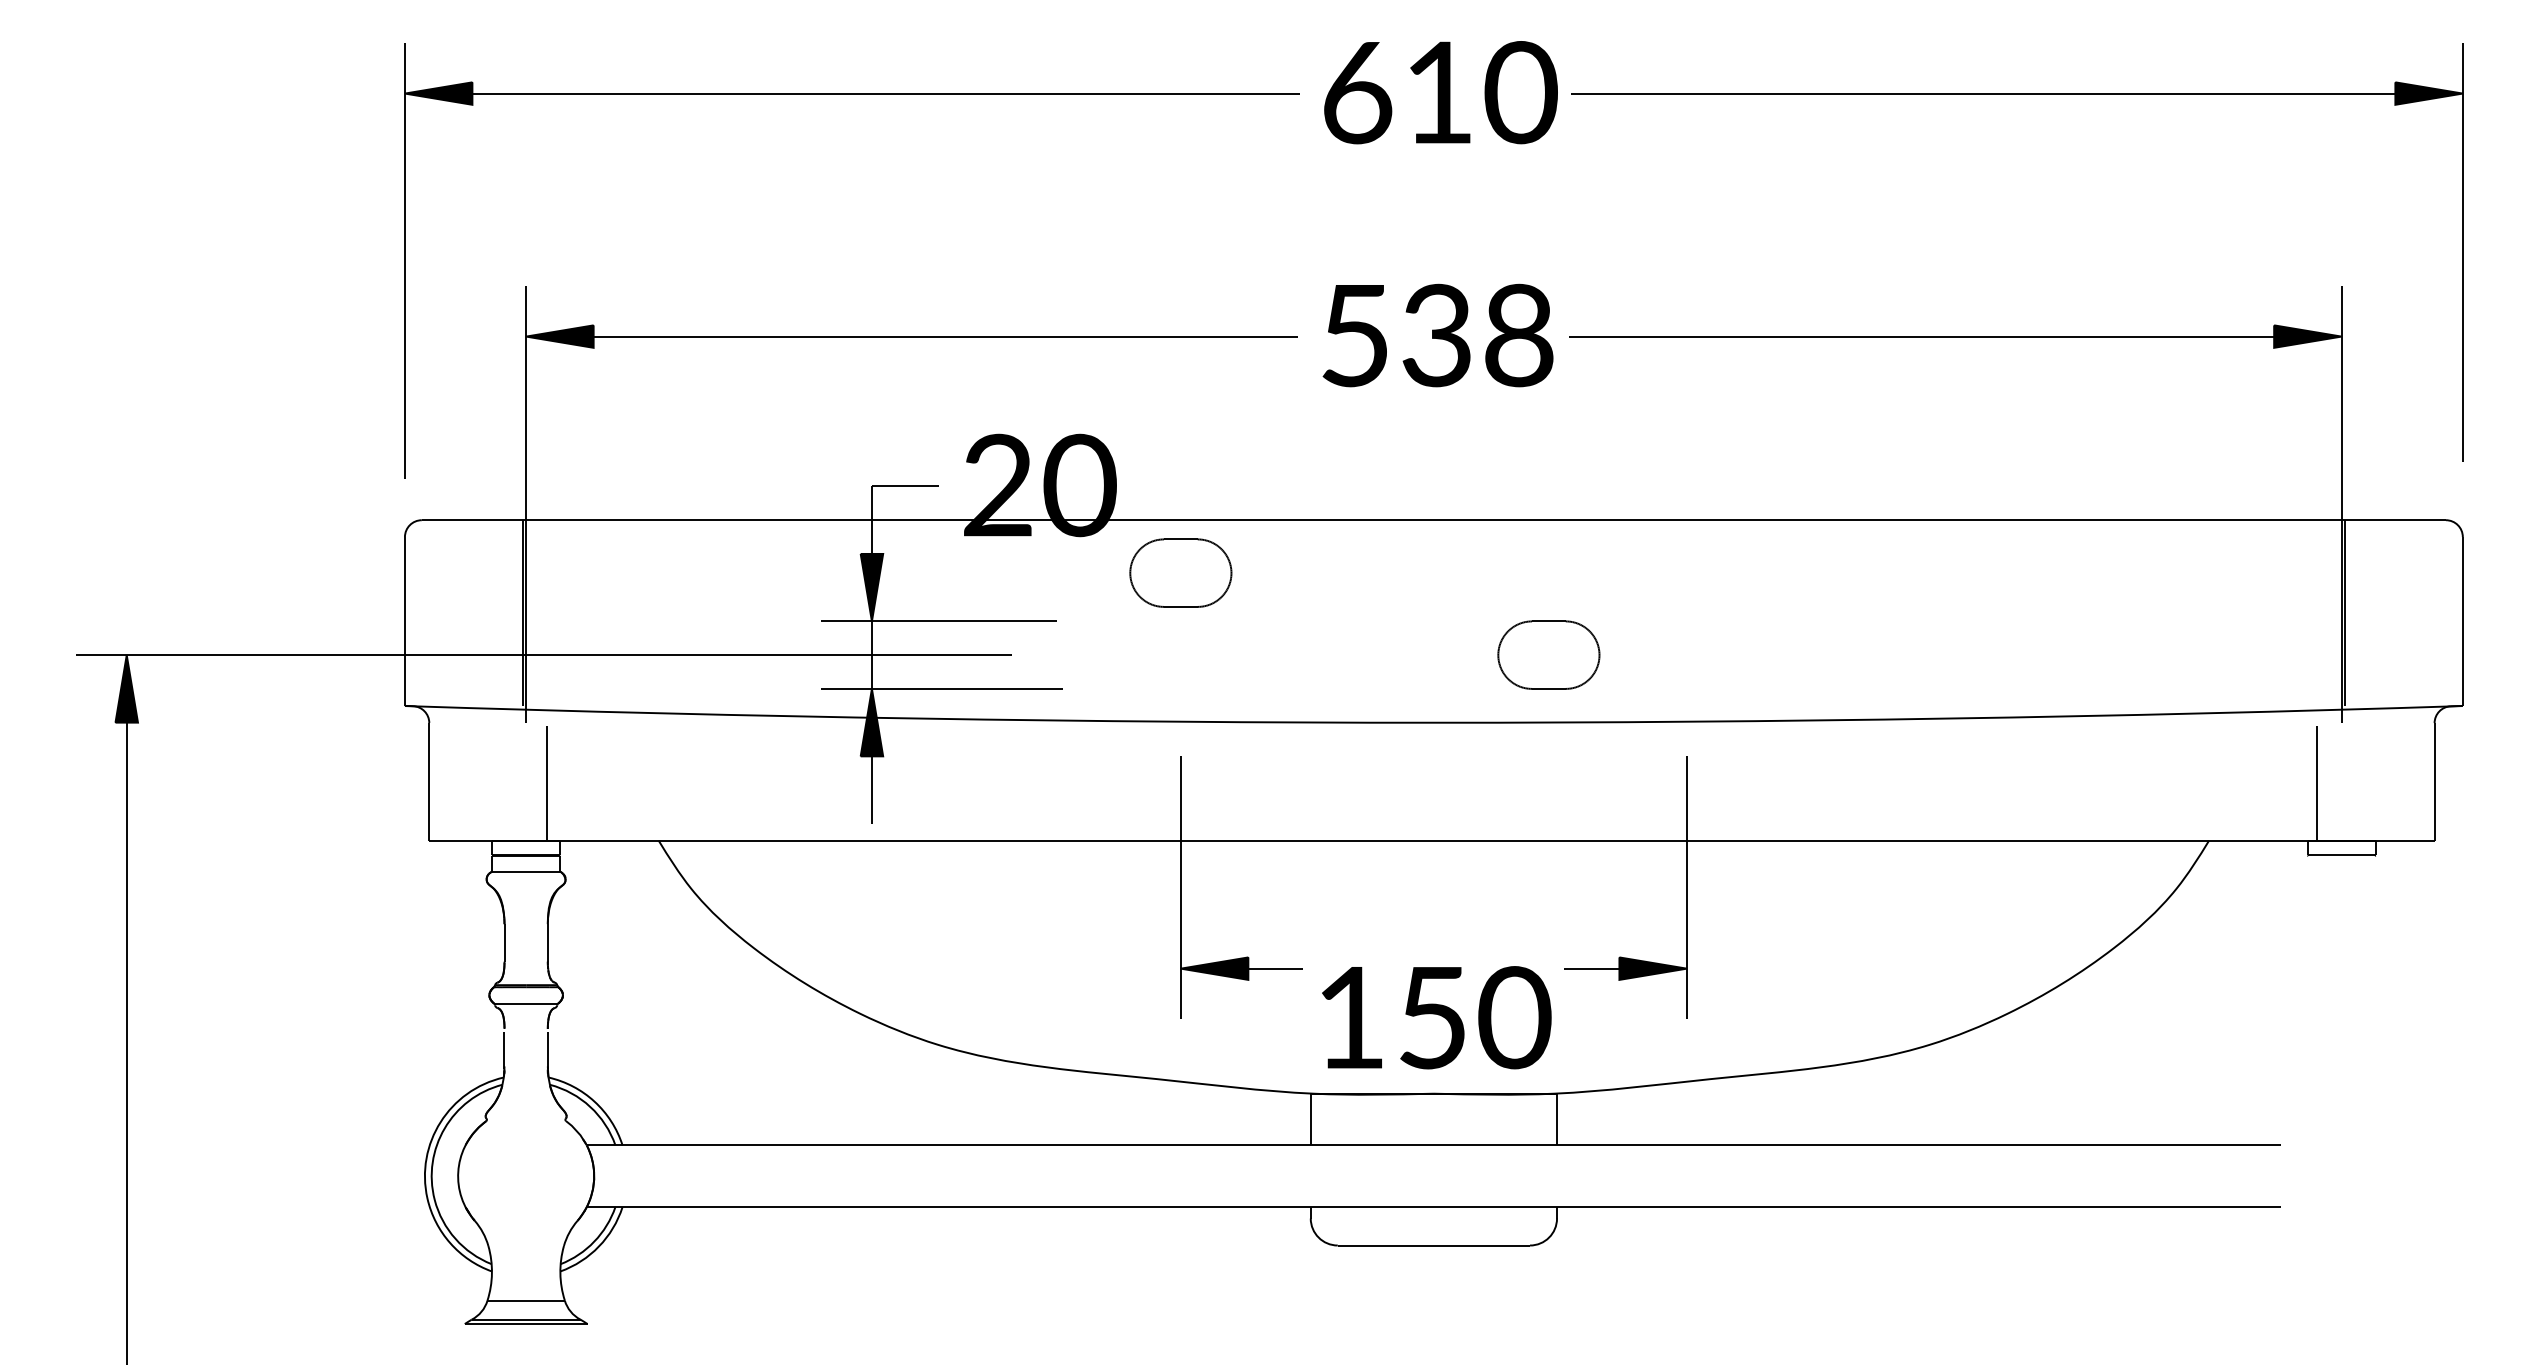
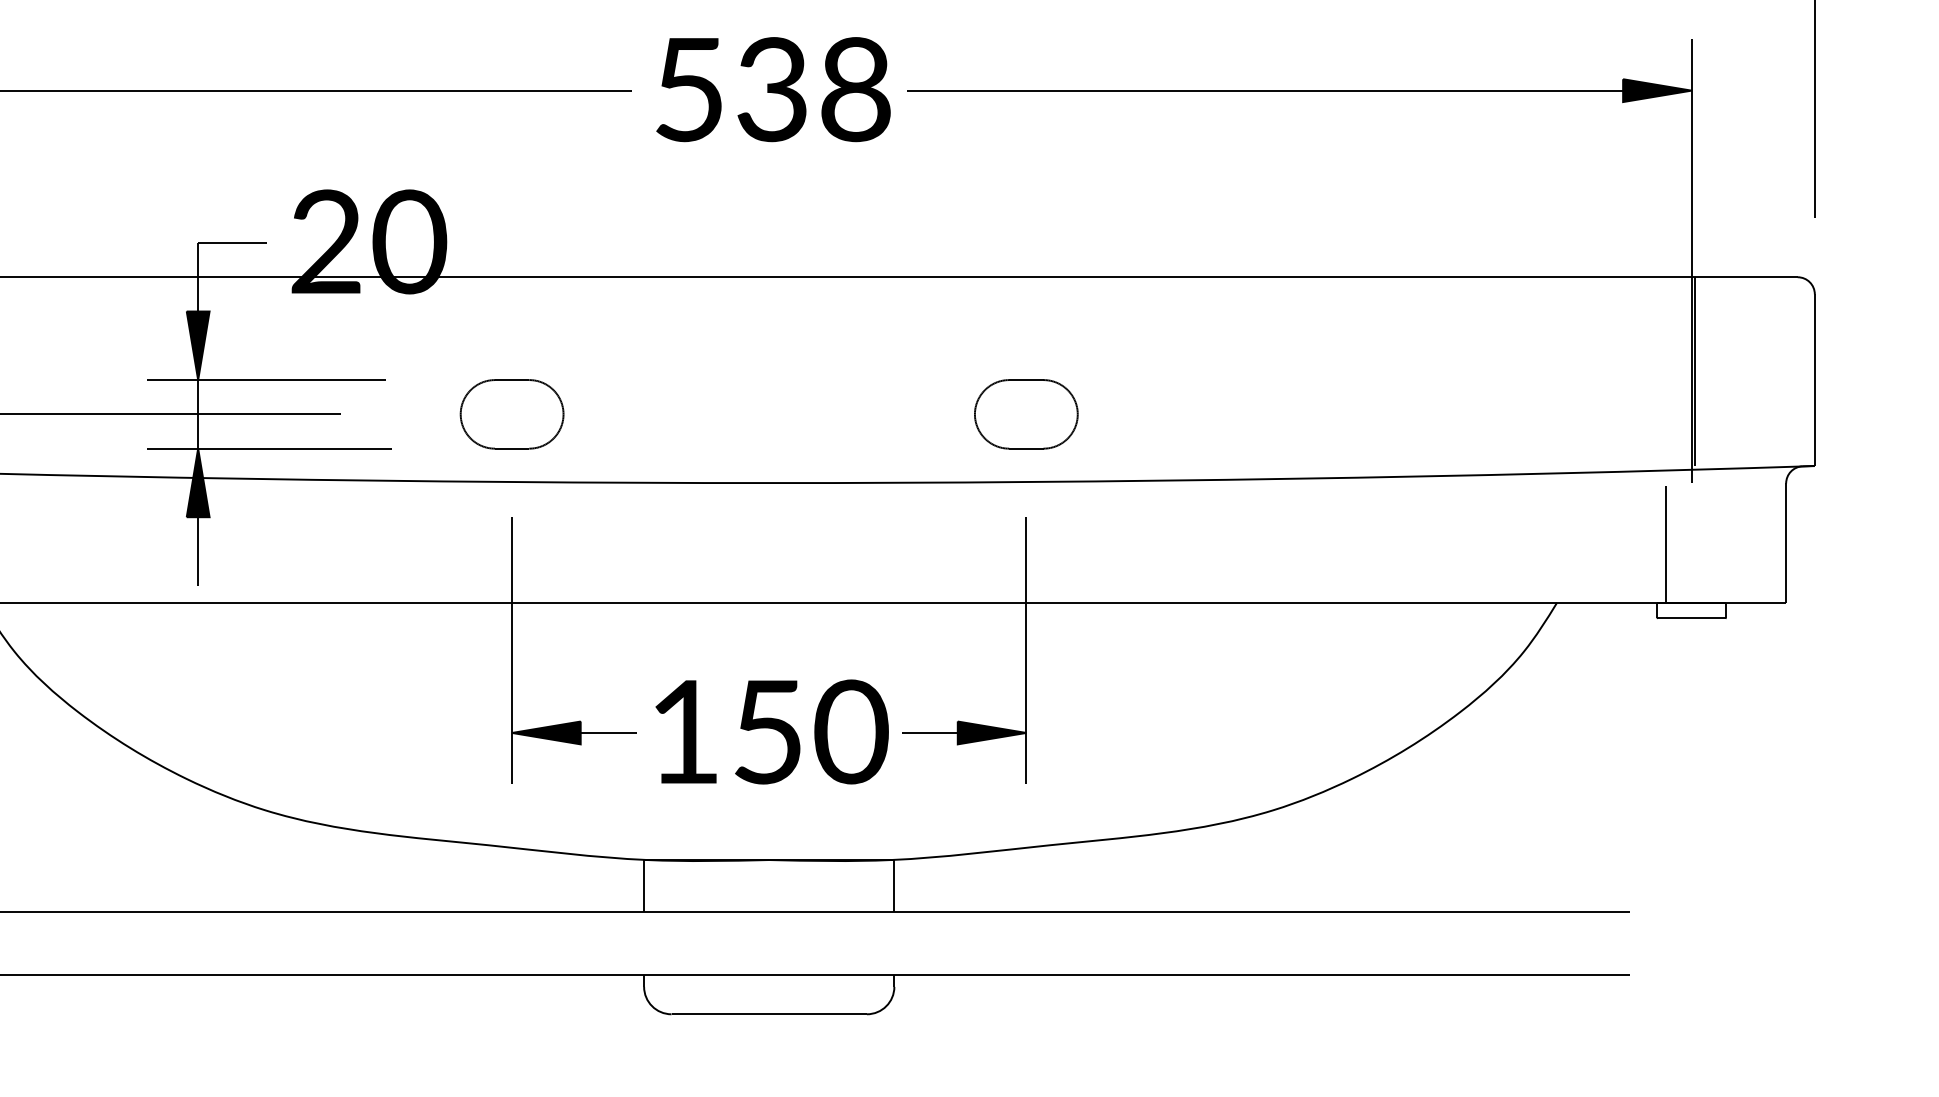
part: (1180, 572) -> (511, 413), moved
part: (1548, 654) -> (1025, 413), moved
text: (1436, 1017) -> (771, 731), moved

